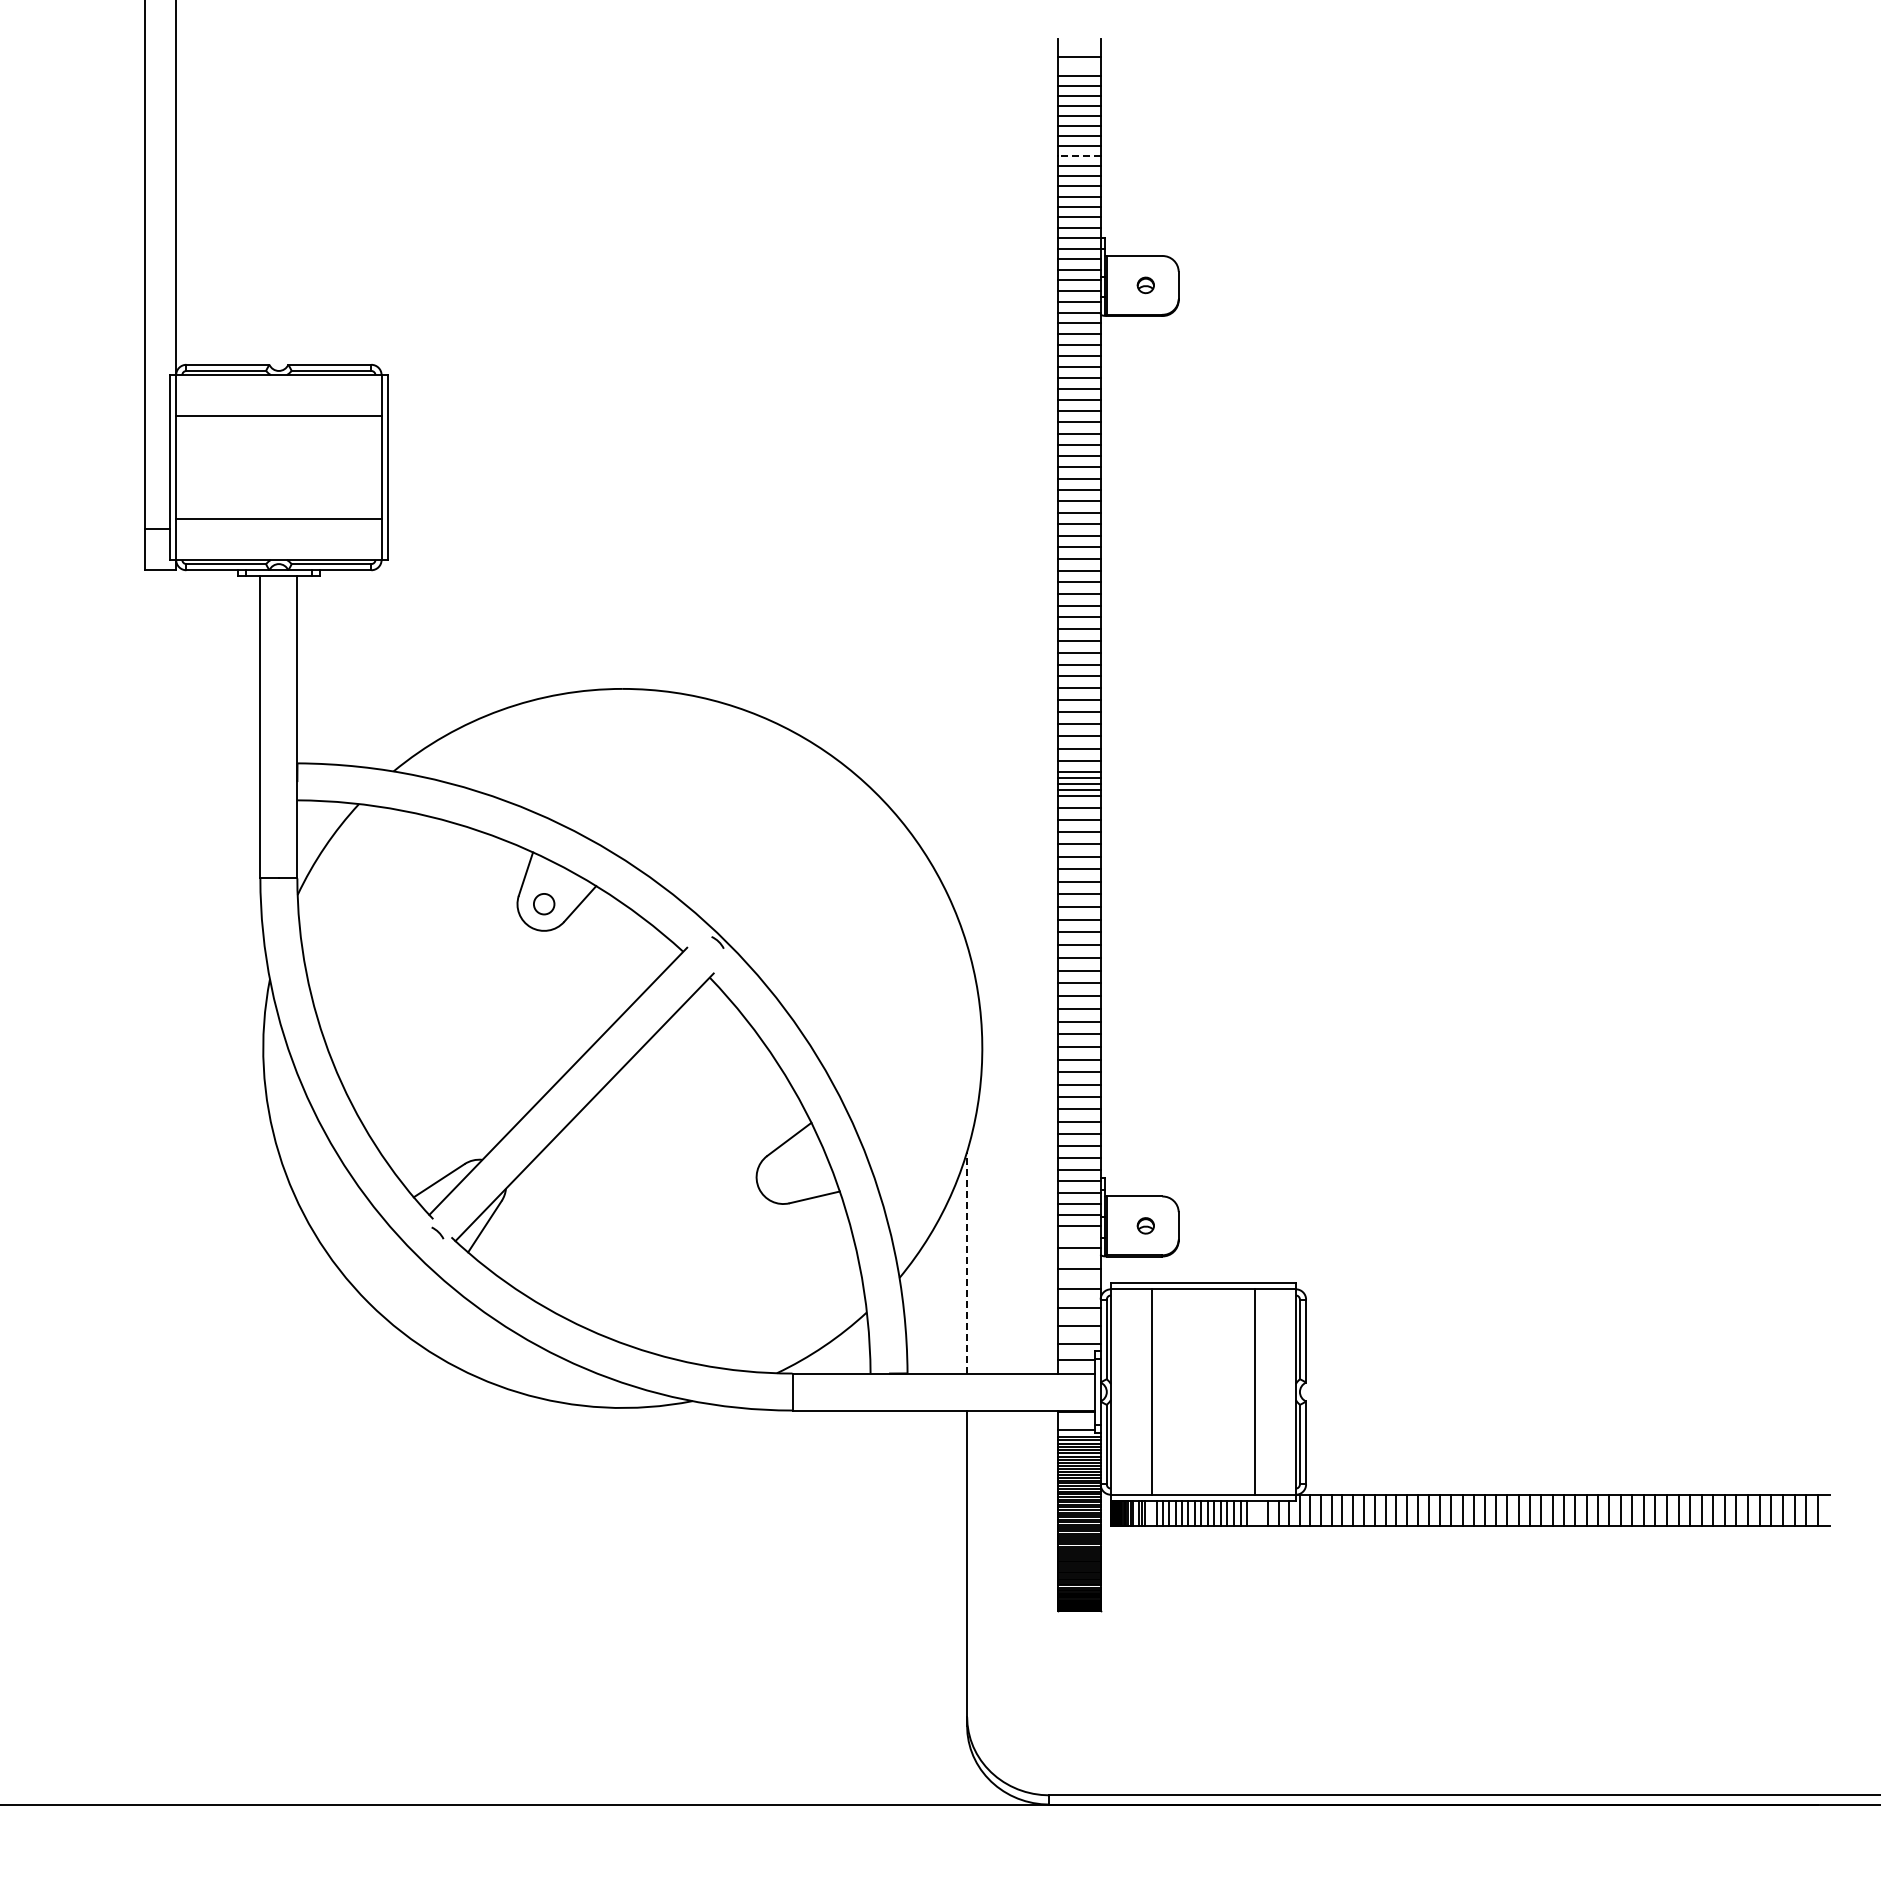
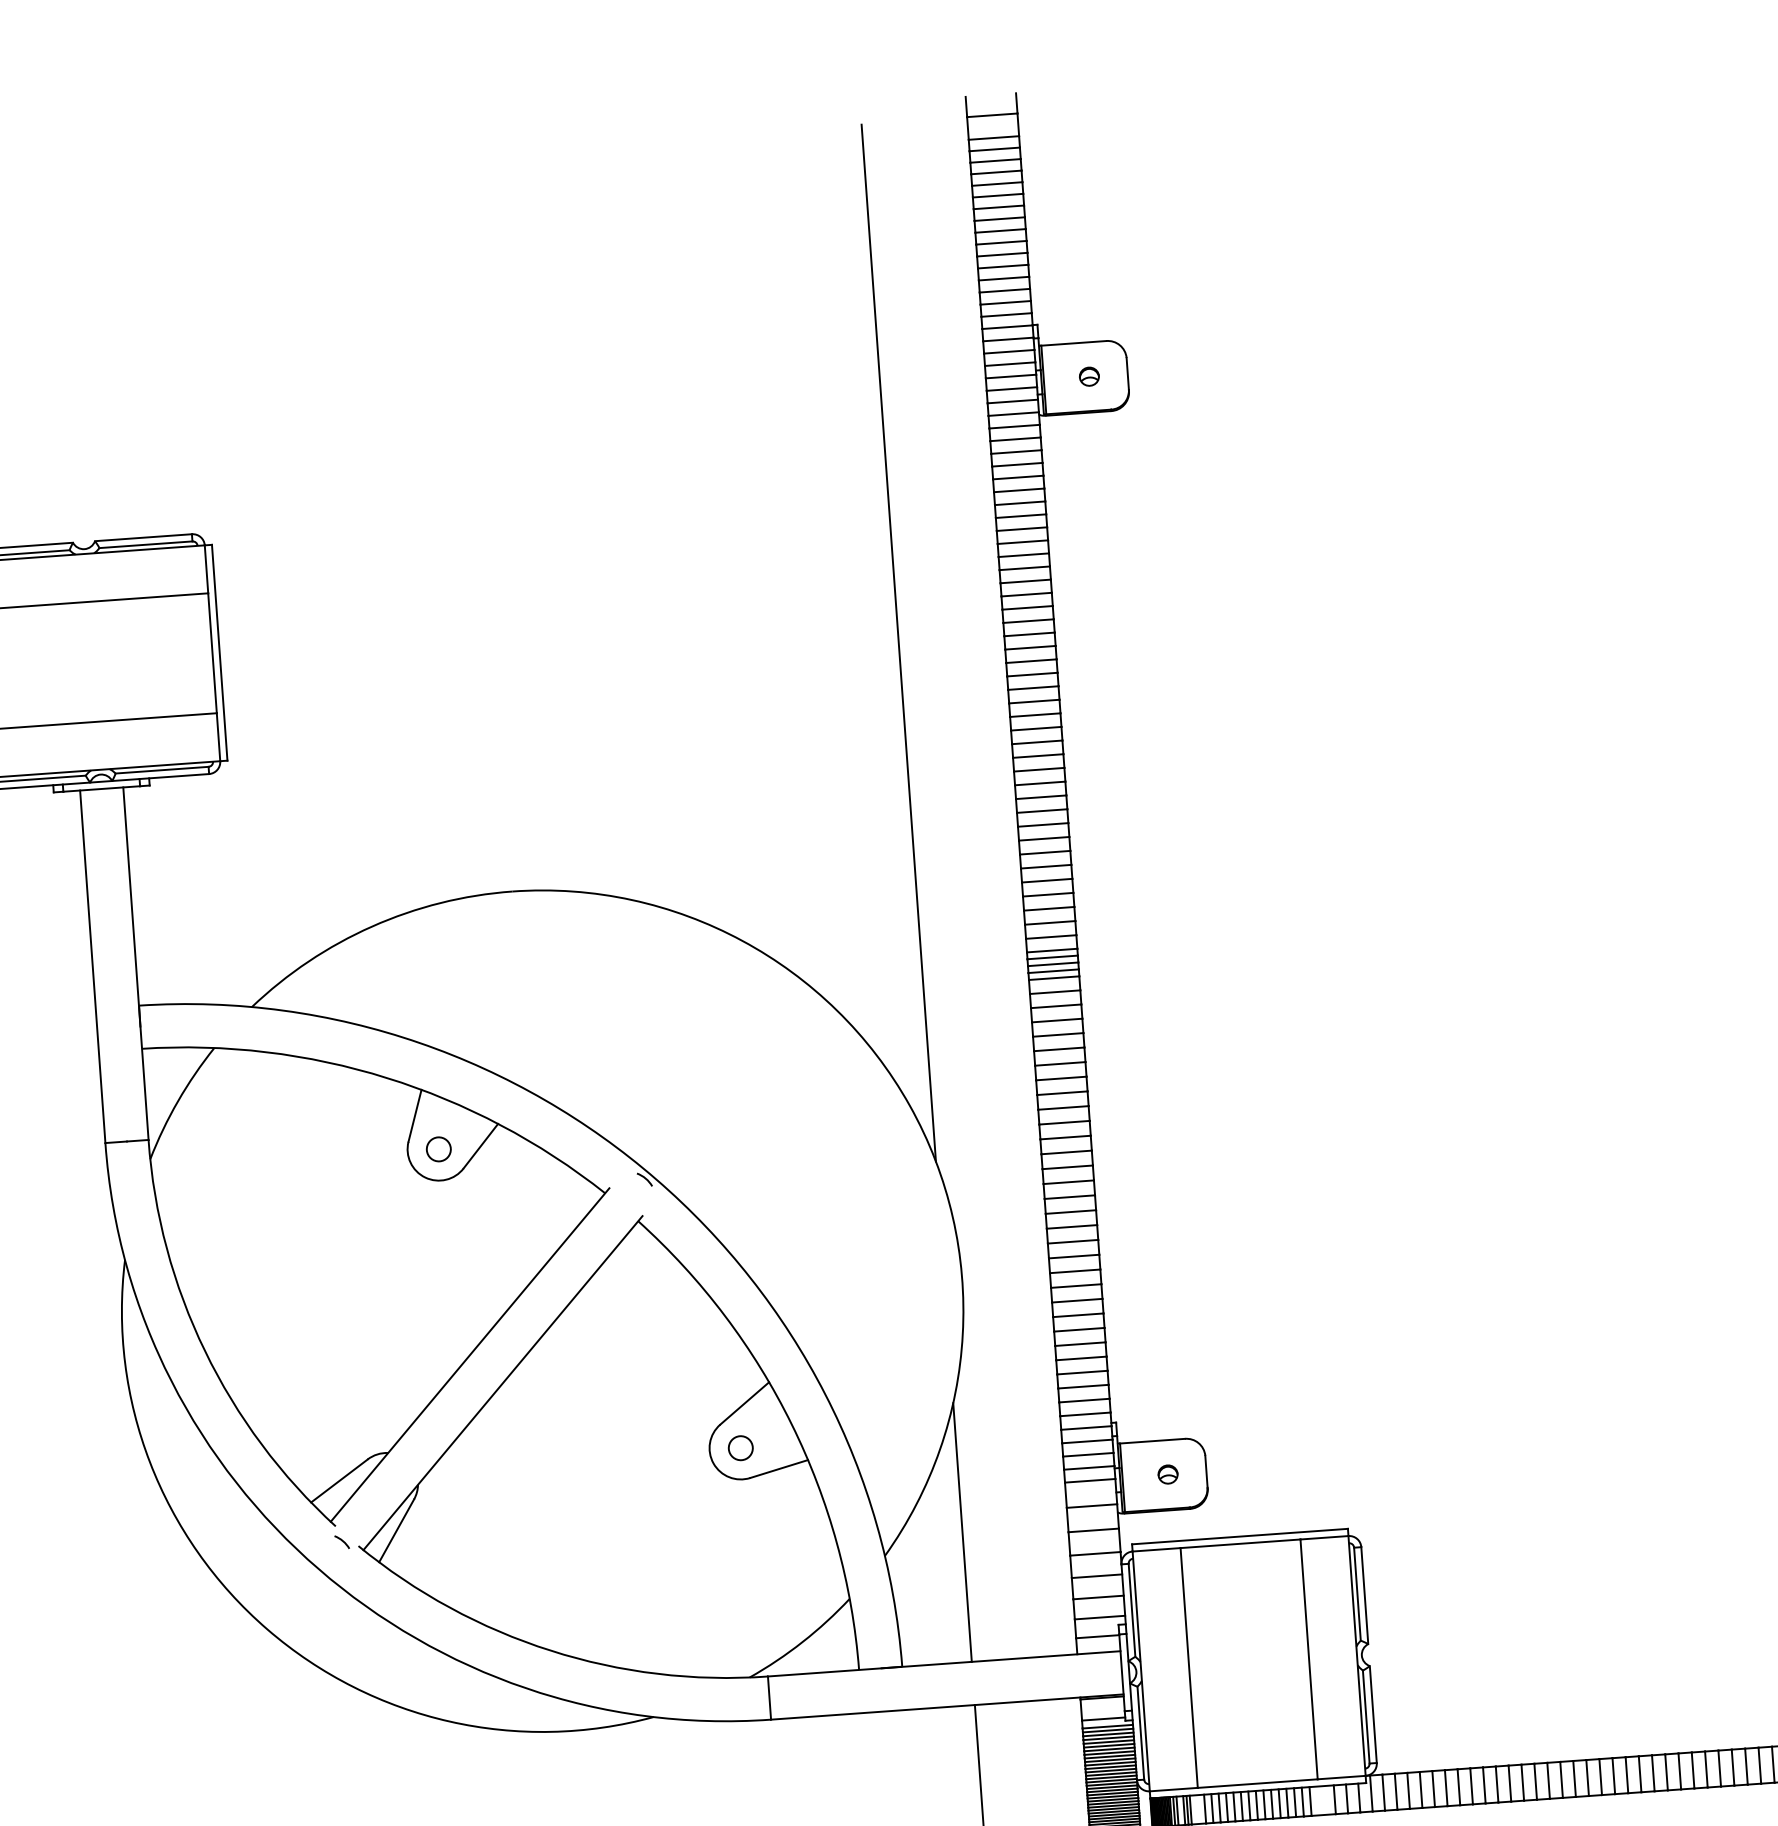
line: (1079, 155) -> (1001, 230), dashed -> solid
line: (967, 500) -> (899, 642), added
circle: (783, 1177) -> (741, 1448), added
line: (967, 1262) -> (962, 1532), dashed -> solid

